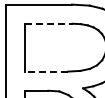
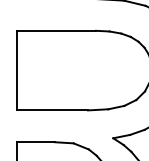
line: (48, 23) -> (55, 30), dashed -> solid
line: (46, 71) -> (52, 110), dashed -> solid

